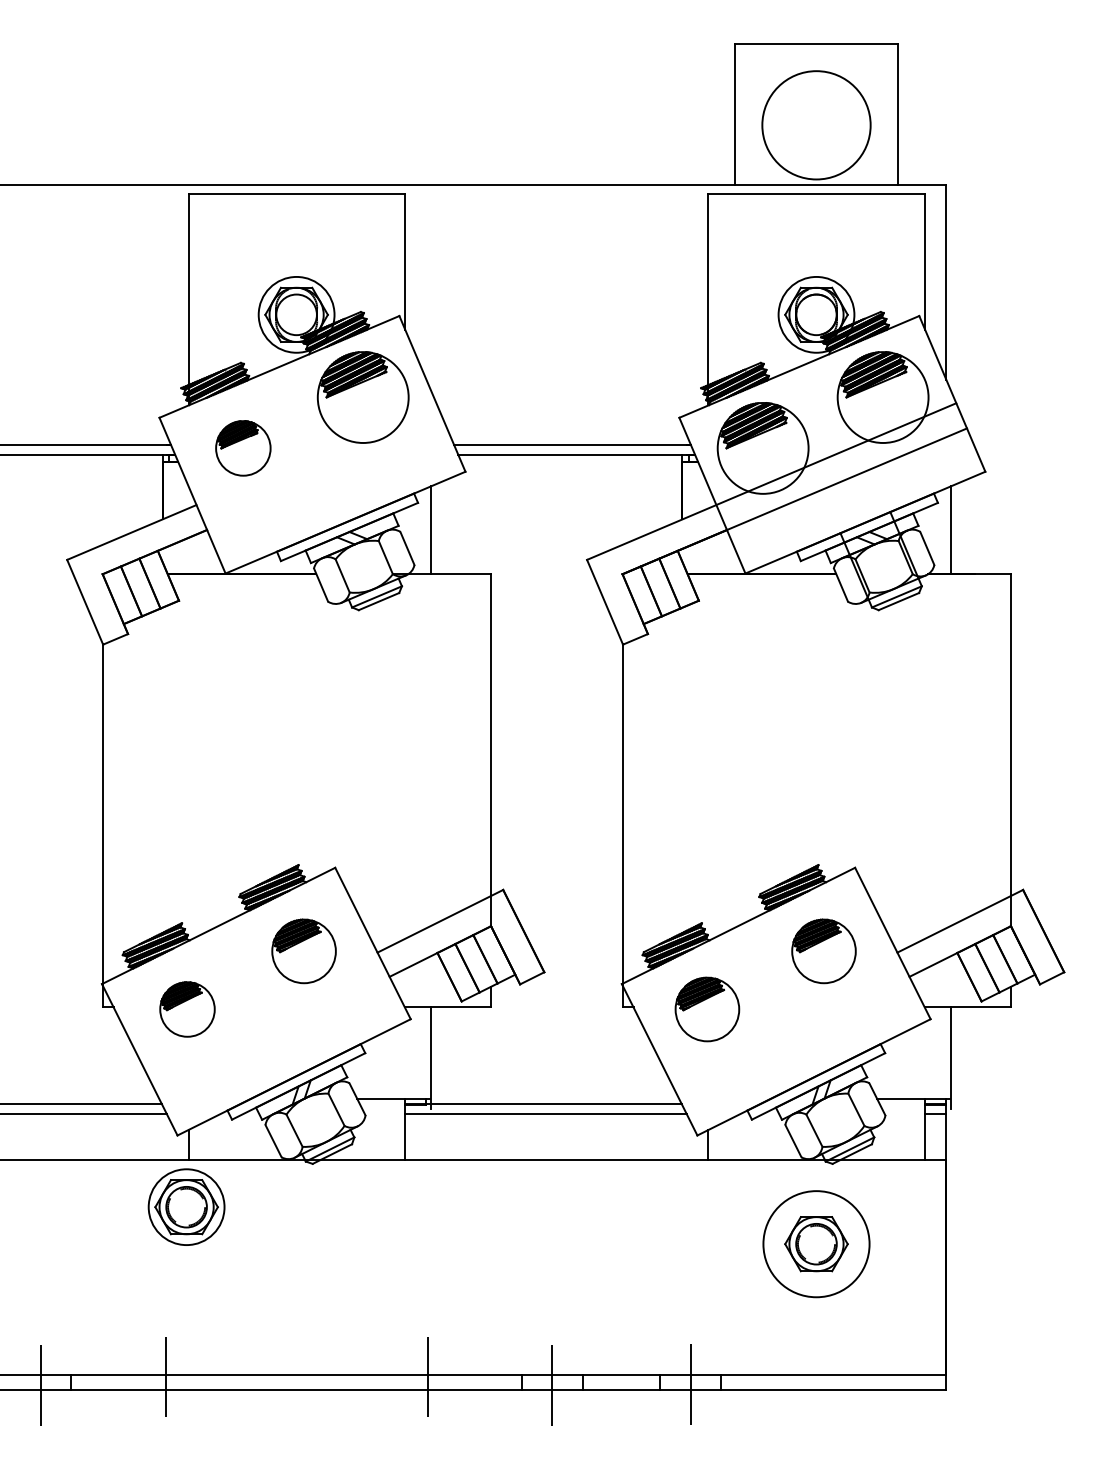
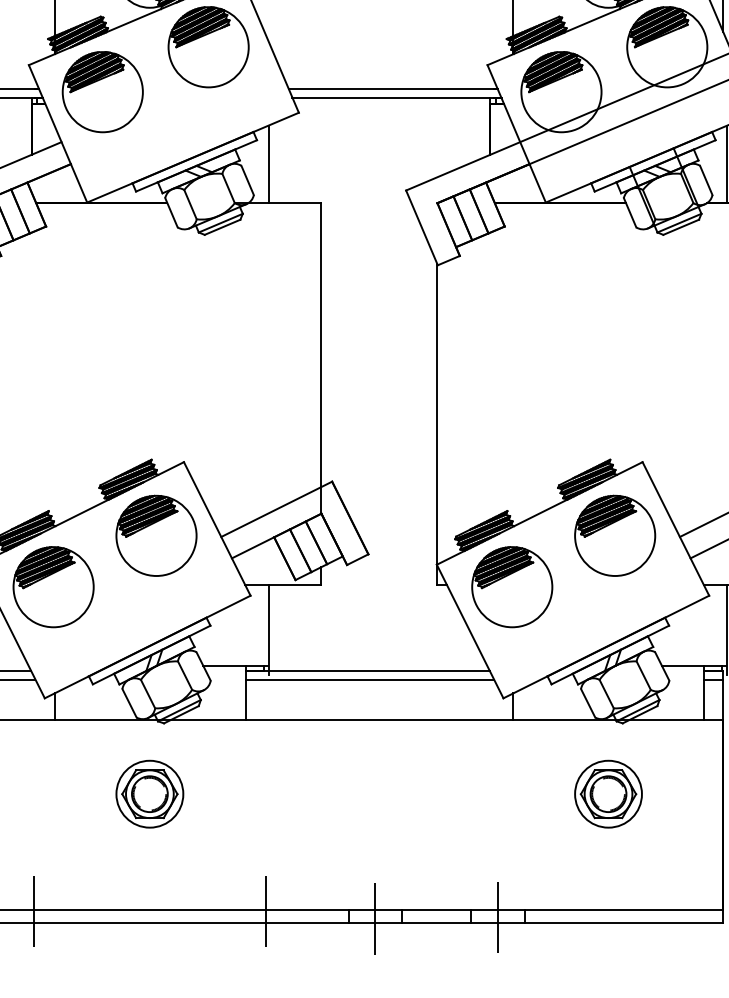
part: (243, 448) -> (103, 92), size x1.67
part: (303, 951) -> (155, 535), size x1.43
part: (823, 951) -> (614, 535), size x1.43
part: (187, 1009) -> (53, 587), size x1.67
part: (707, 1009) -> (512, 587), size x1.43
part: (186, 1206) -> (149, 793), moved
circle: (816, 1244) -> (608, 794), size x0.71

